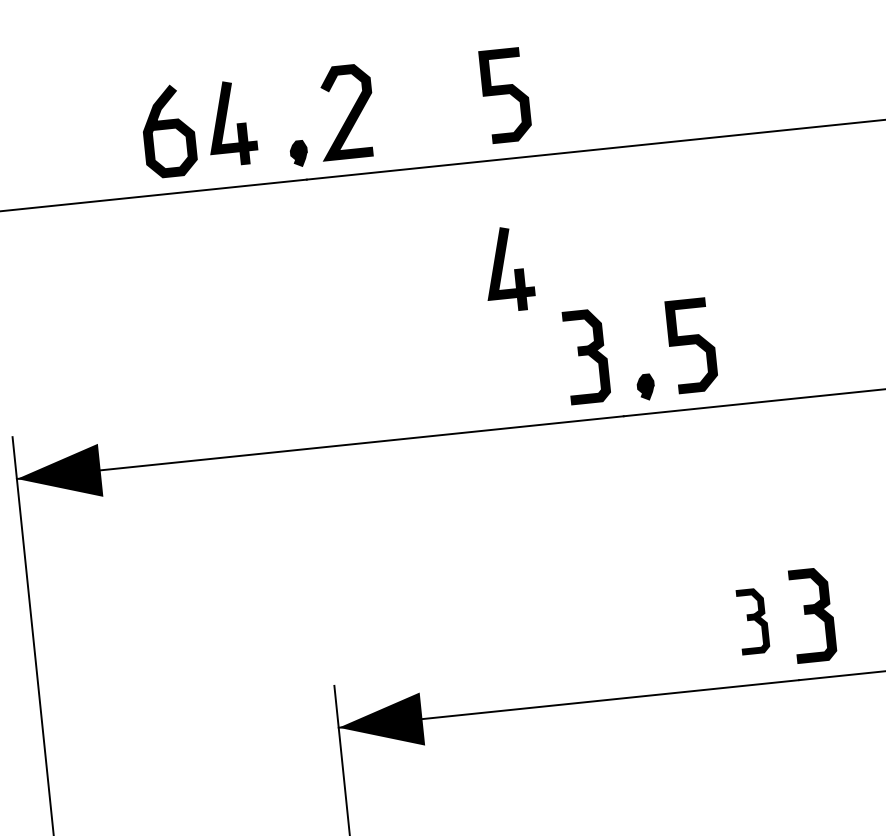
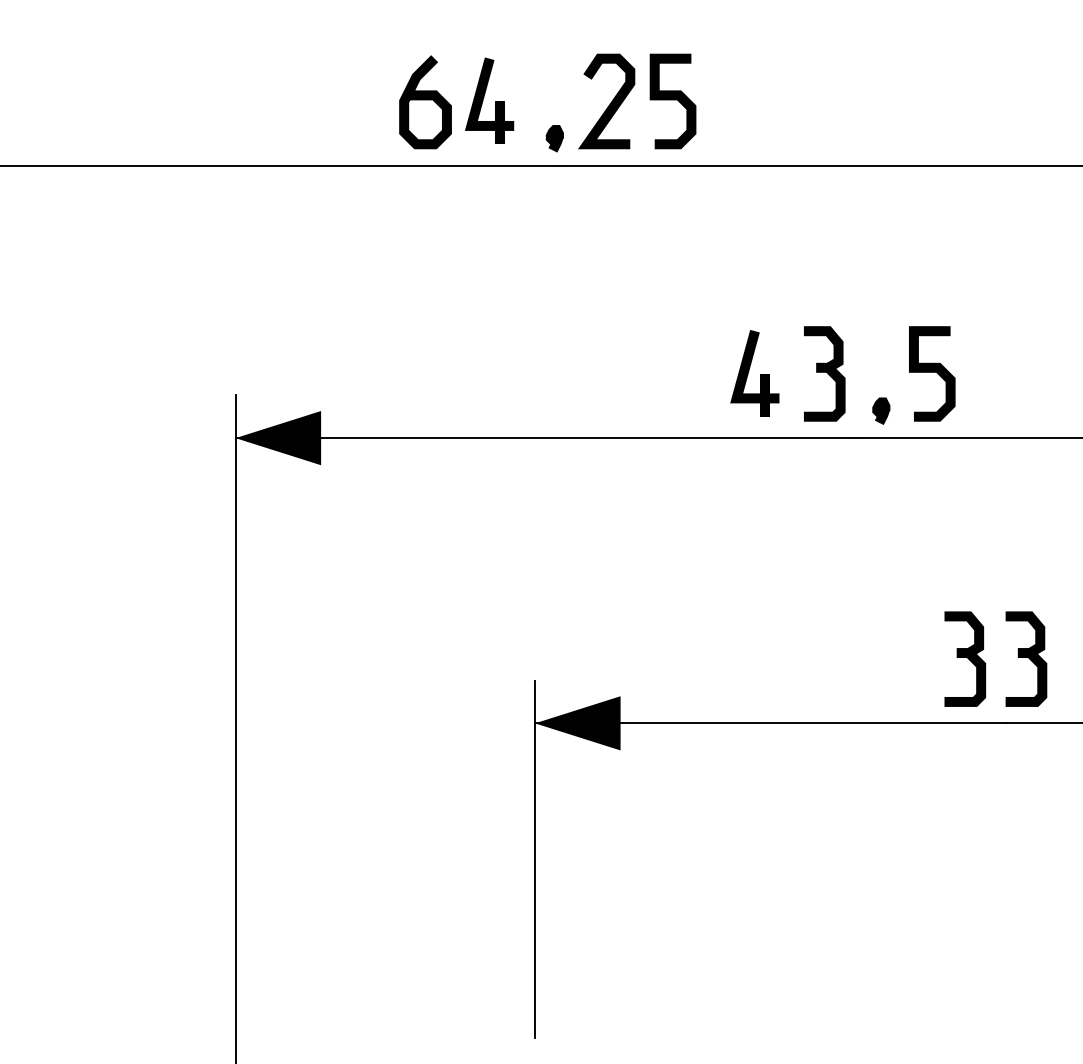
curve: (505, 94) -> (672, 100), moved
part: (508, 269) -> (754, 373), moved
part: (753, 620) -> (965, 658), size x1.43

